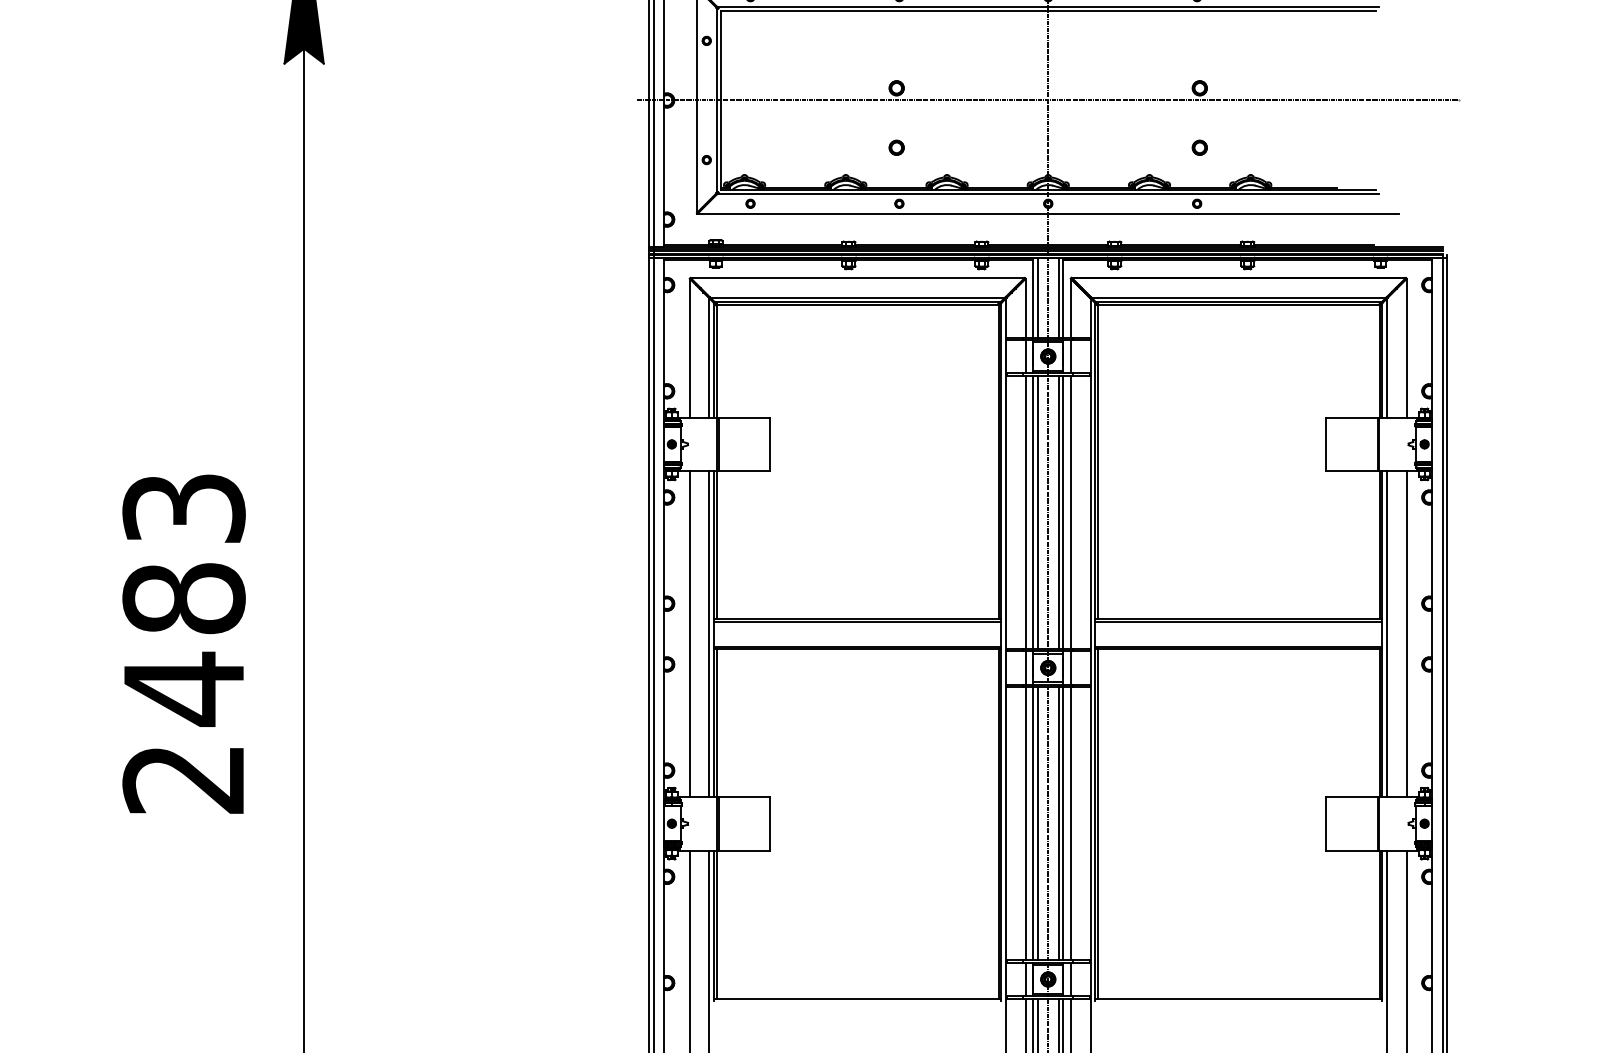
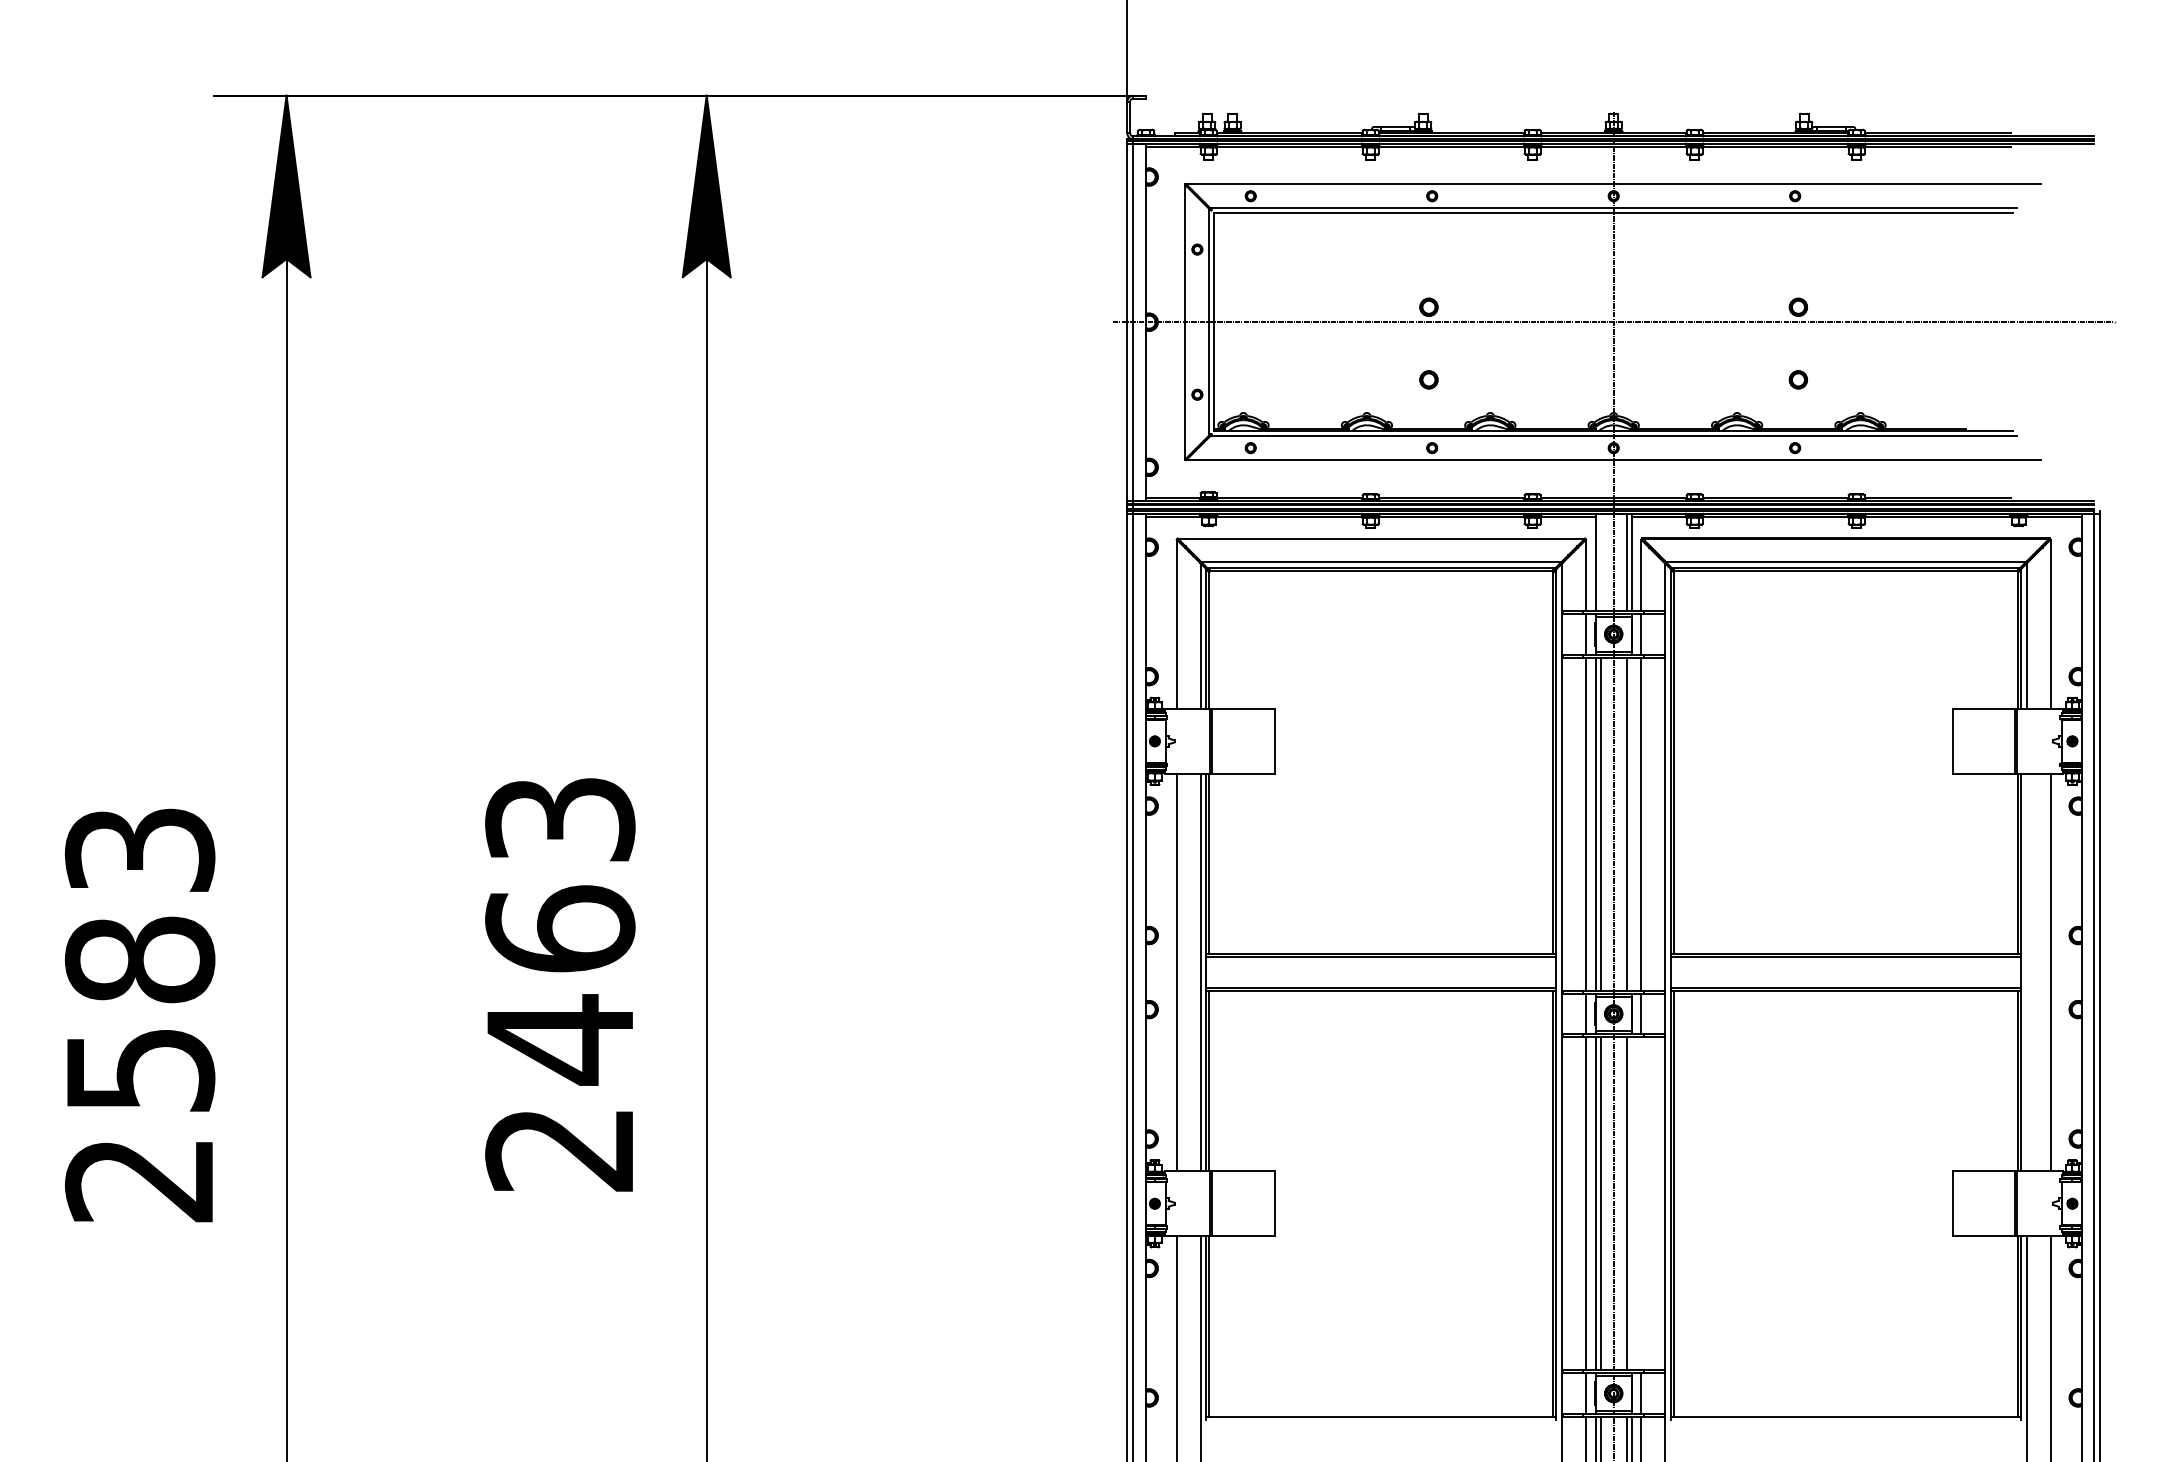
line: (1037, 297) -> (1600, 562), removed
line: (1062, 511) -> (1631, 823), removed
text: (184, 597) -> (560, 928), 2483 -> 2463
line: (1386, 634) -> (2026, 972), removed
line: (1062, 823) -> (1631, 1203), removed
line: (1071, 823) -> (1641, 1203), removed

